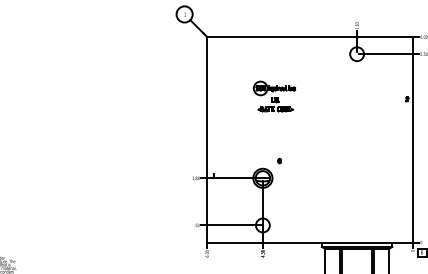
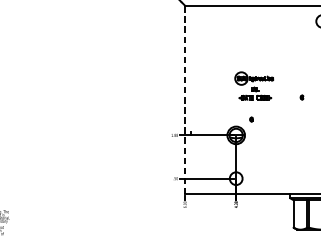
part: (274, 96) -> (254, 85), moved
part: (334, 136) -> (301, 96), added
line: (207, 139) -> (185, 99), solid -> dashed

